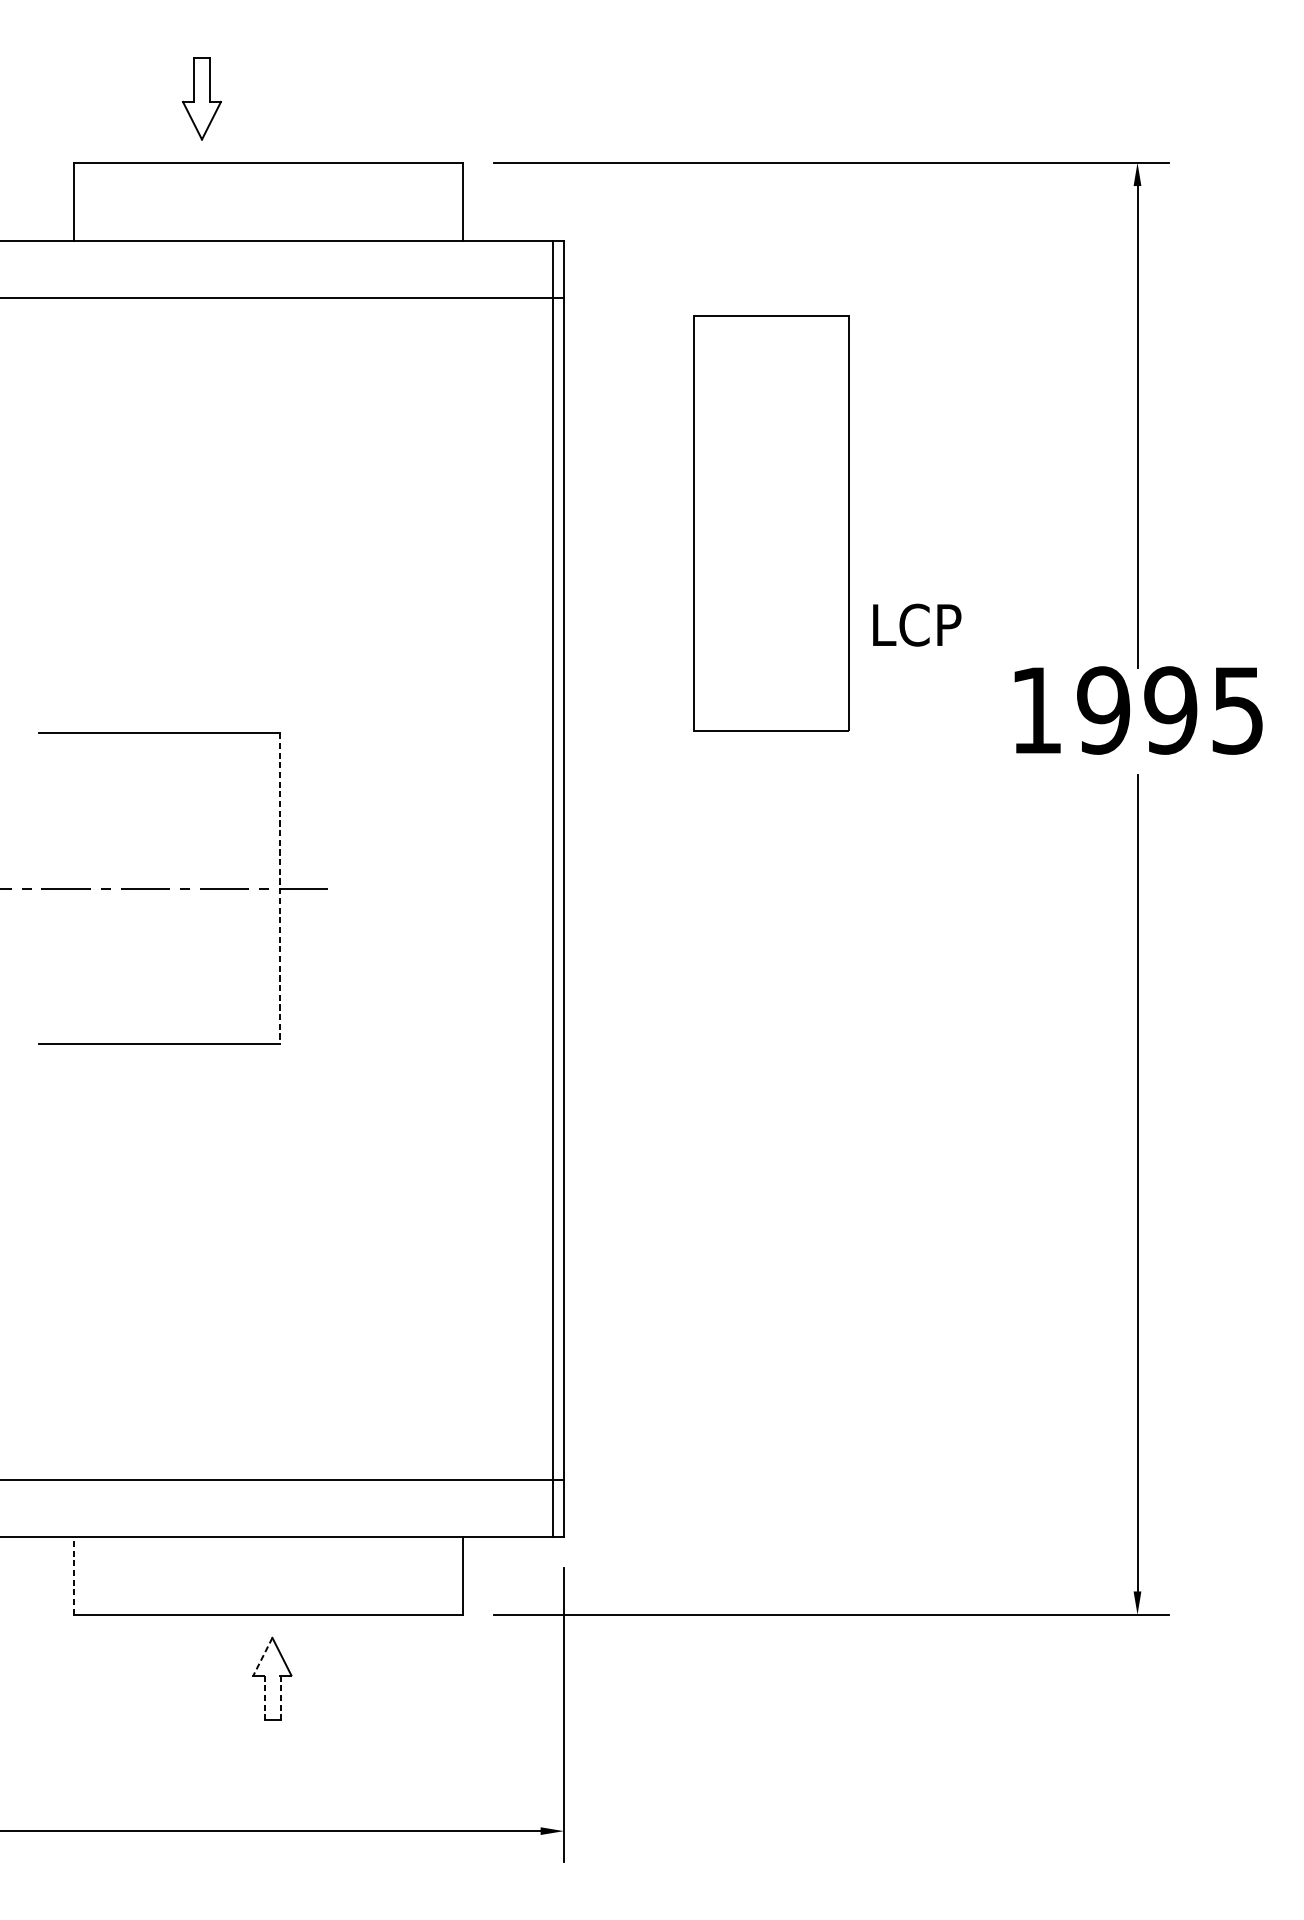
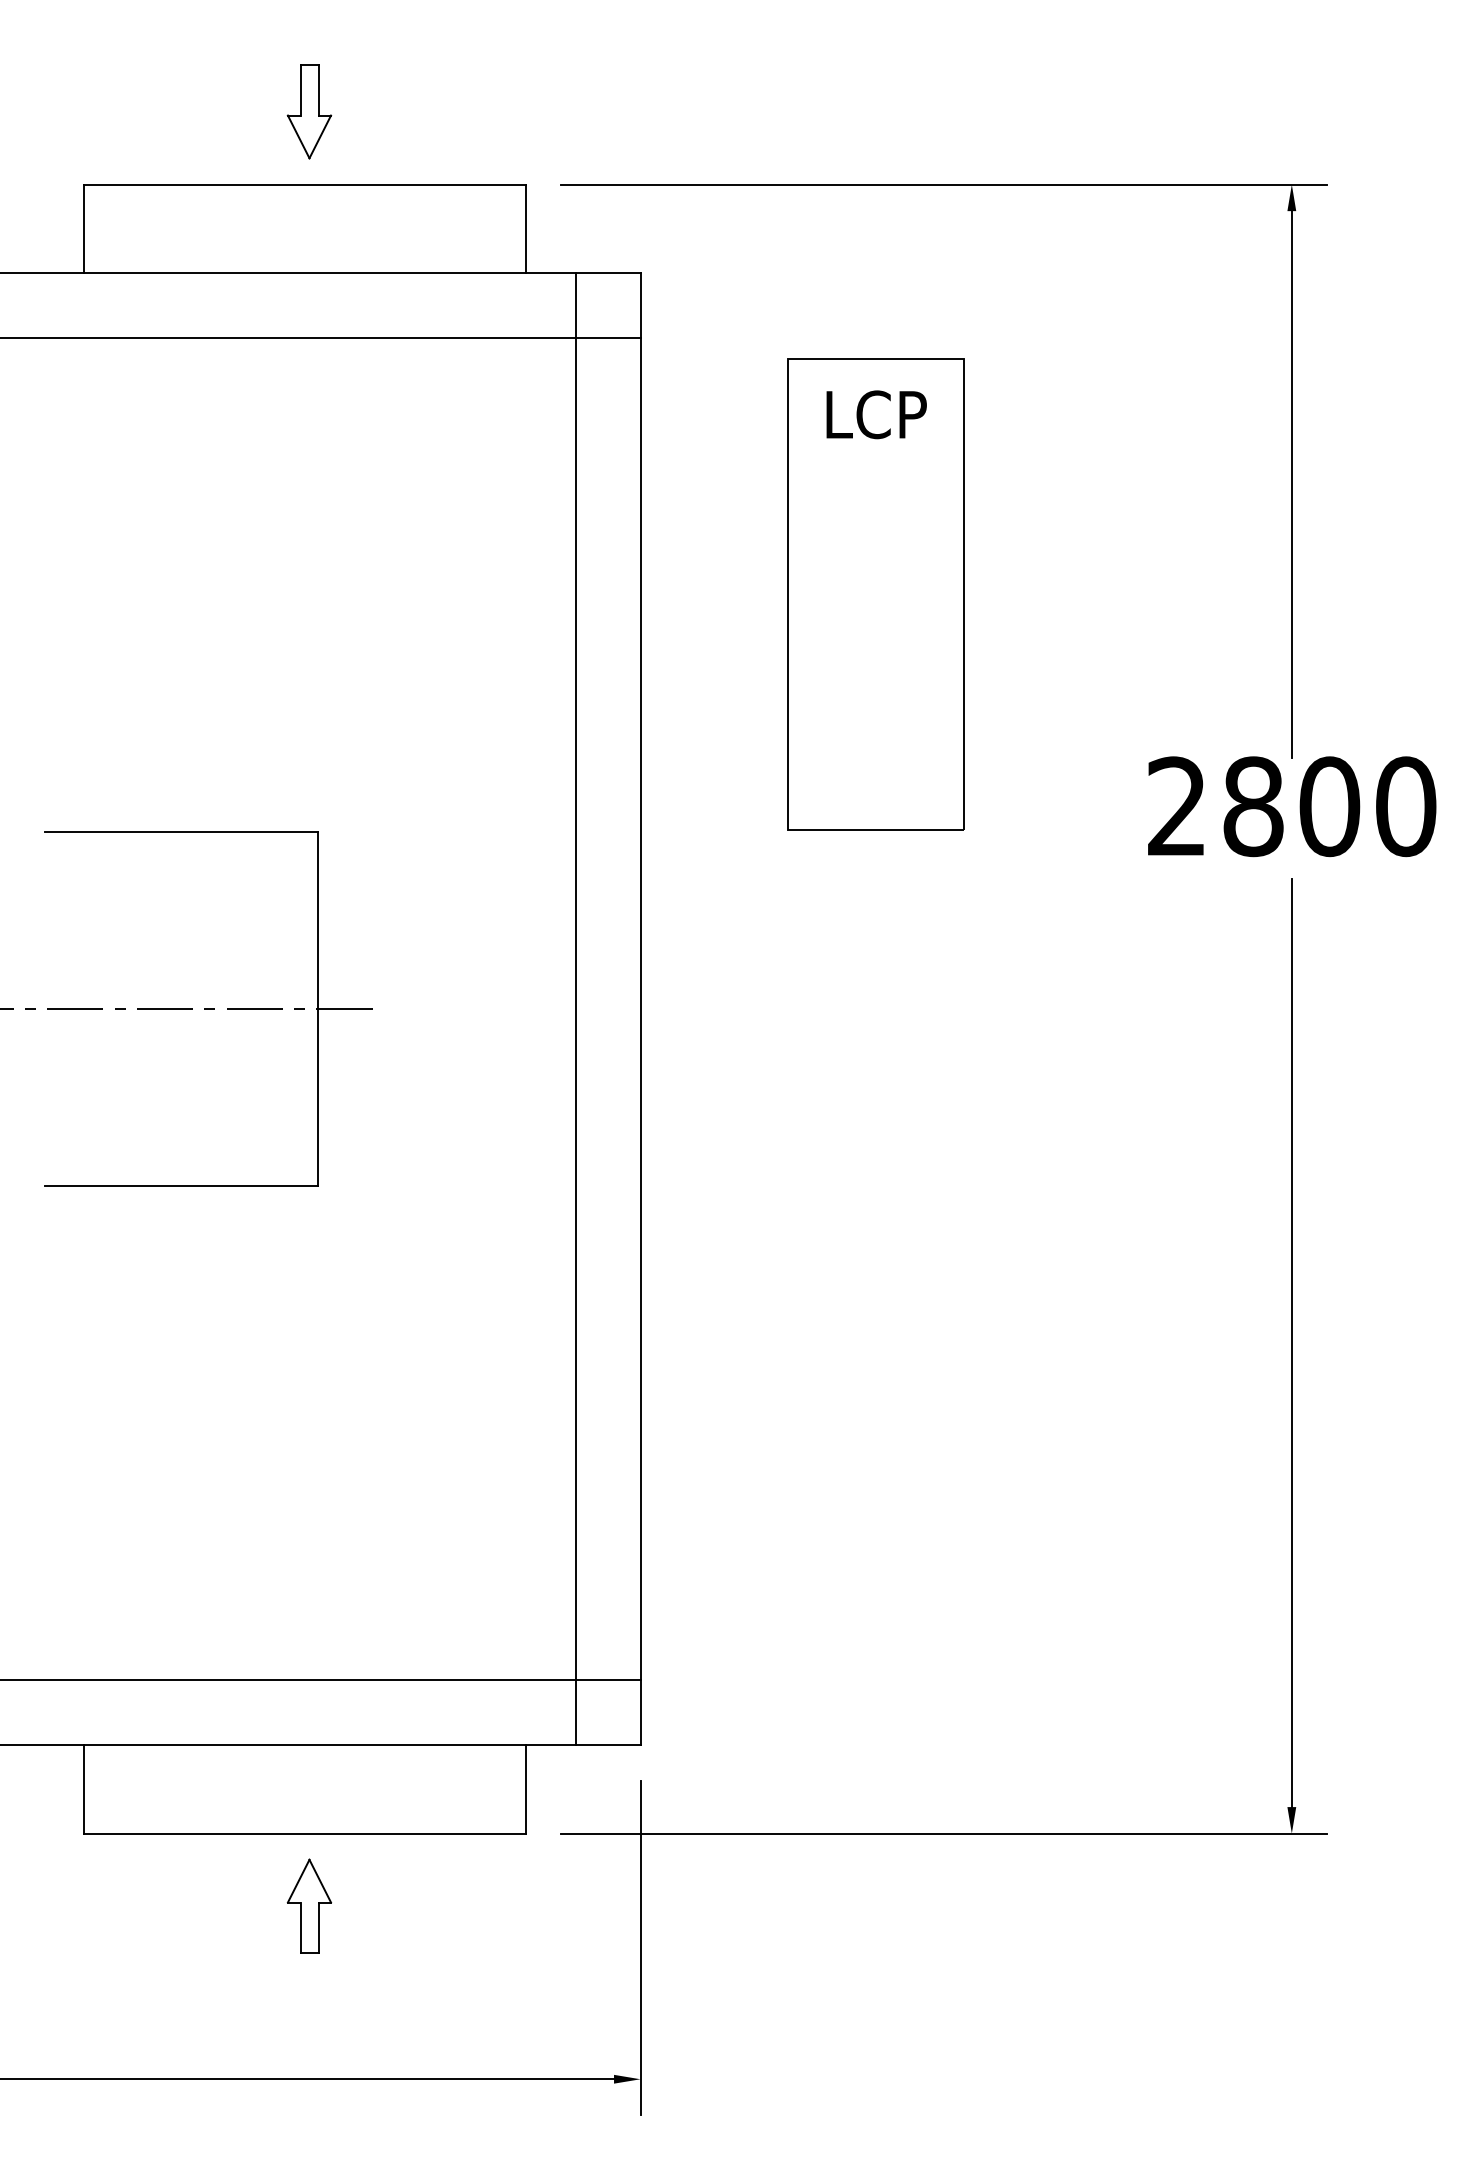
part: (202, 98) -> (309, 111), moved
text: (917, 624) -> (876, 414), moved
text: (1138, 710) -> (1292, 806), 1995 -> 2800
line: (552, 888) -> (575, 1008), moved
line: (280, 889) -> (318, 1009), dashed -> solid
line: (74, 1575) -> (84, 1788), dashed -> solid
line: (262, 1656) -> (298, 1881), dashed -> solid
line: (264, 1698) -> (300, 1928), dashed -> solid
line: (280, 1698) -> (318, 1928), dashed -> solid

